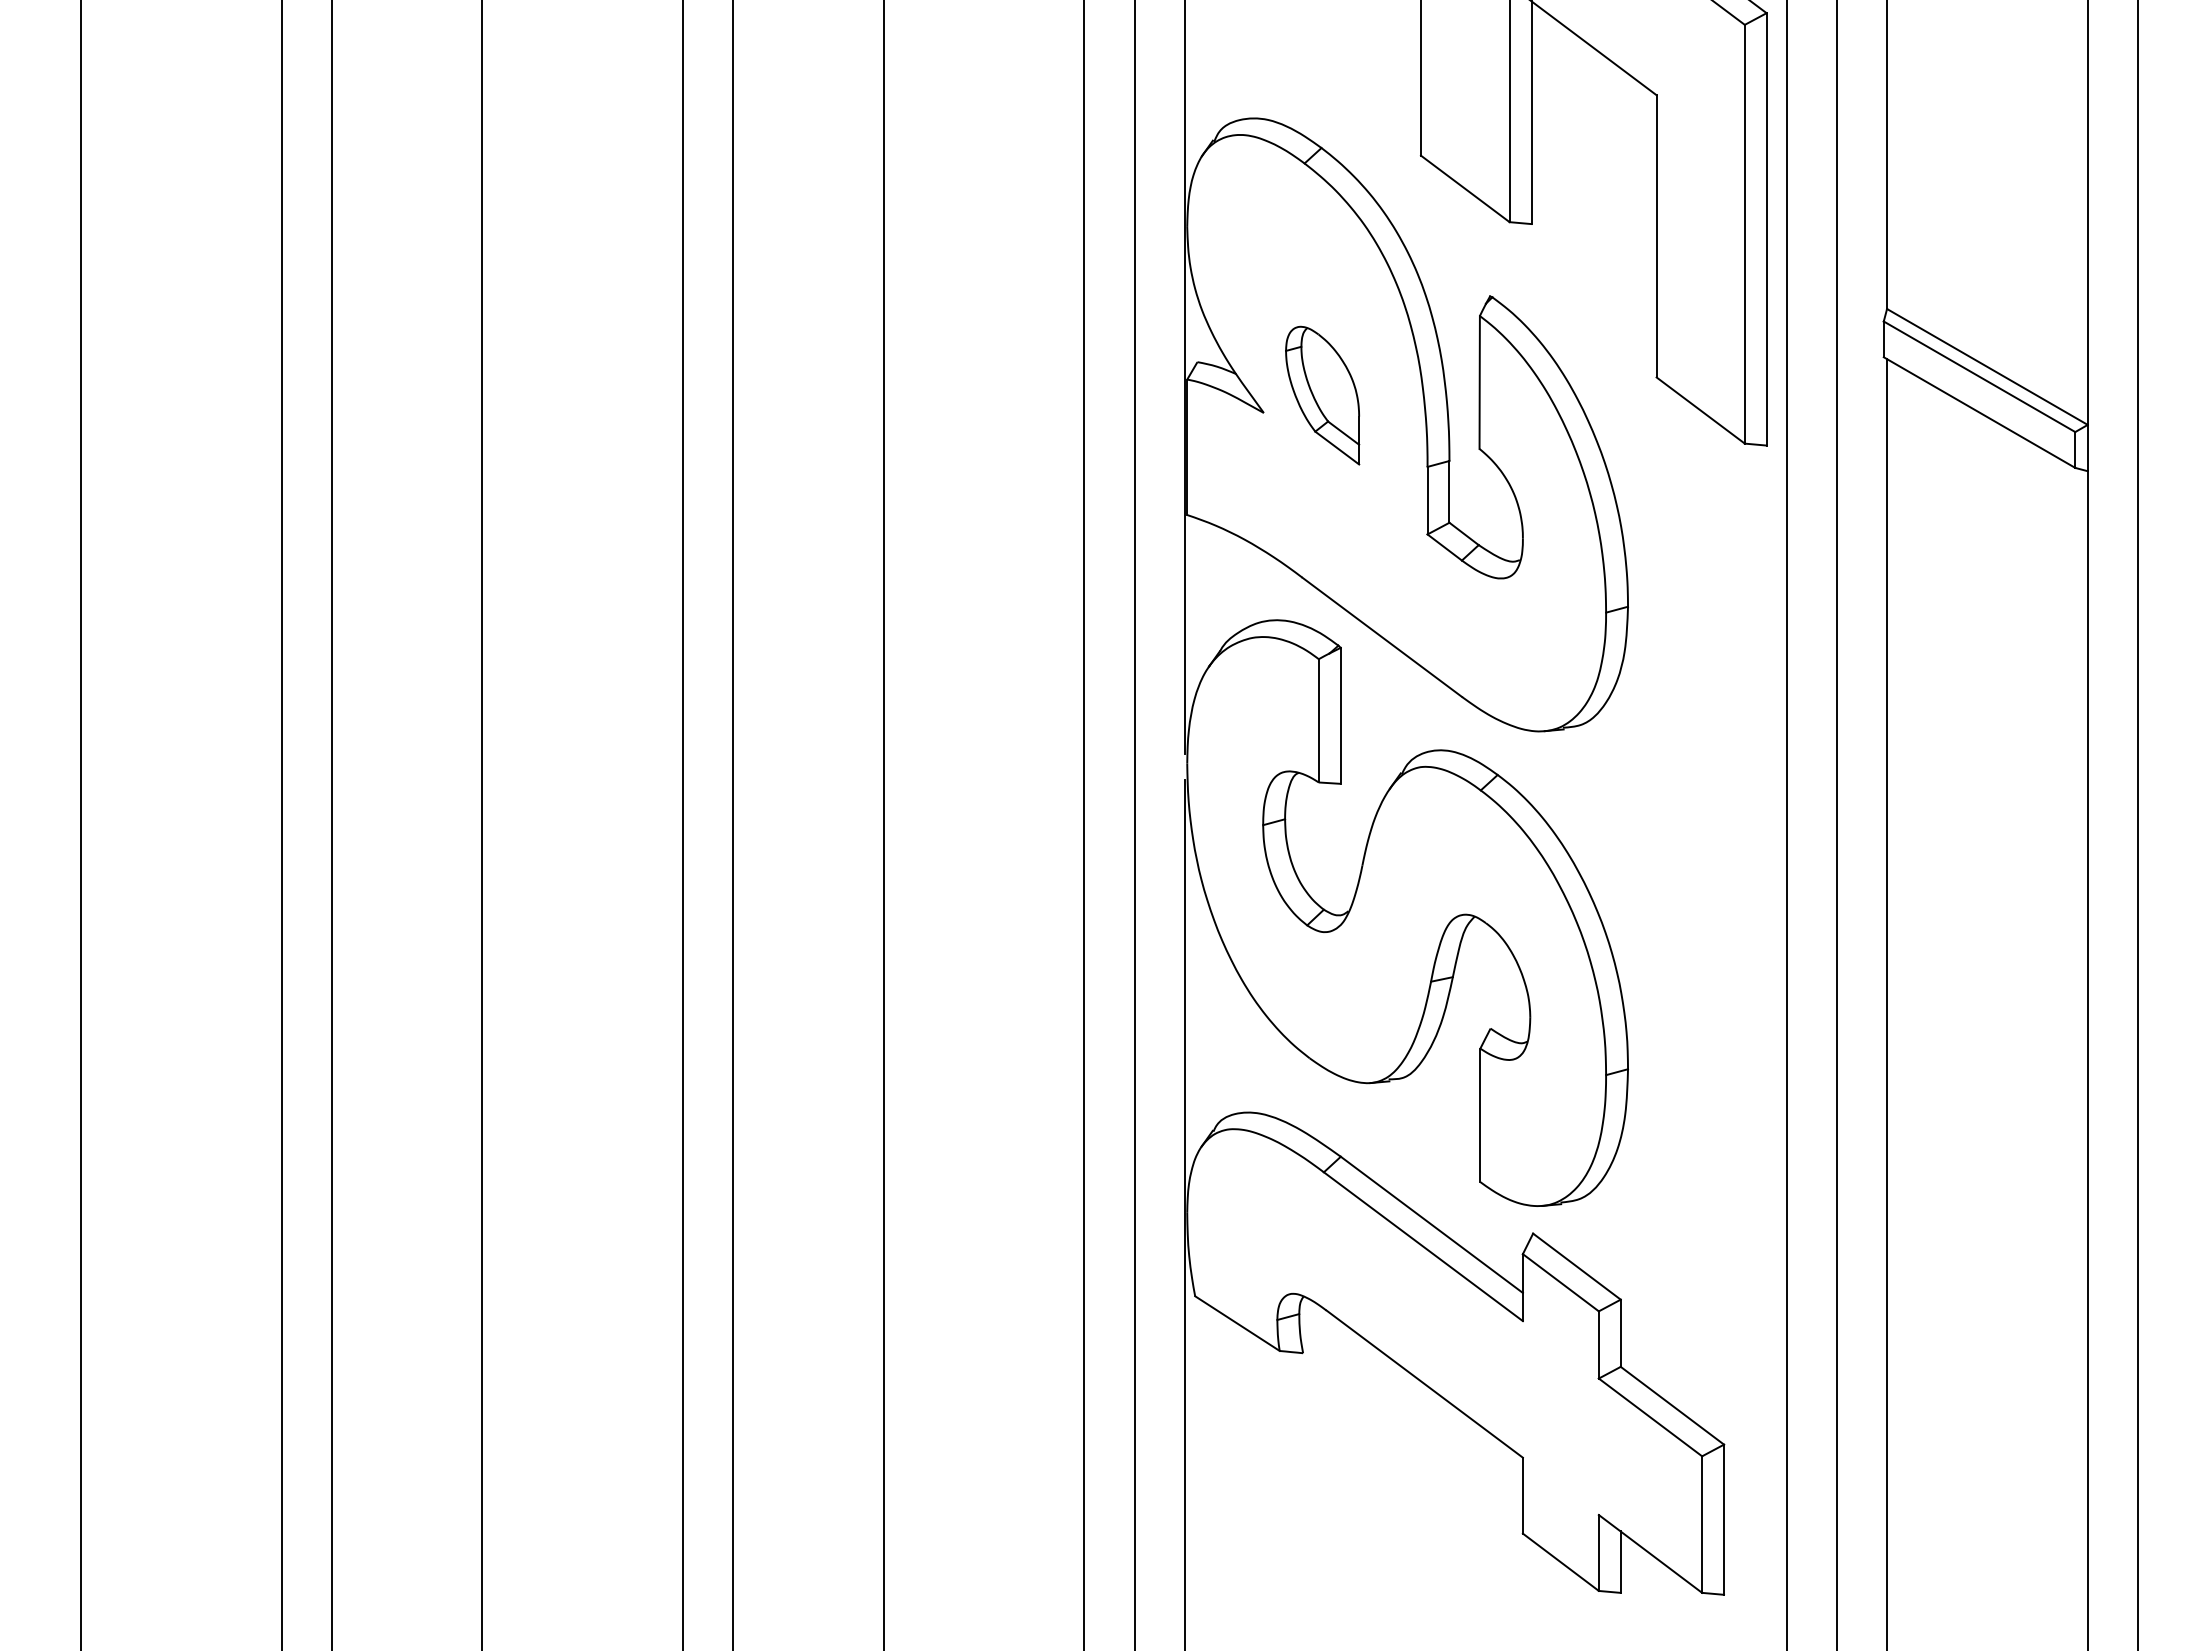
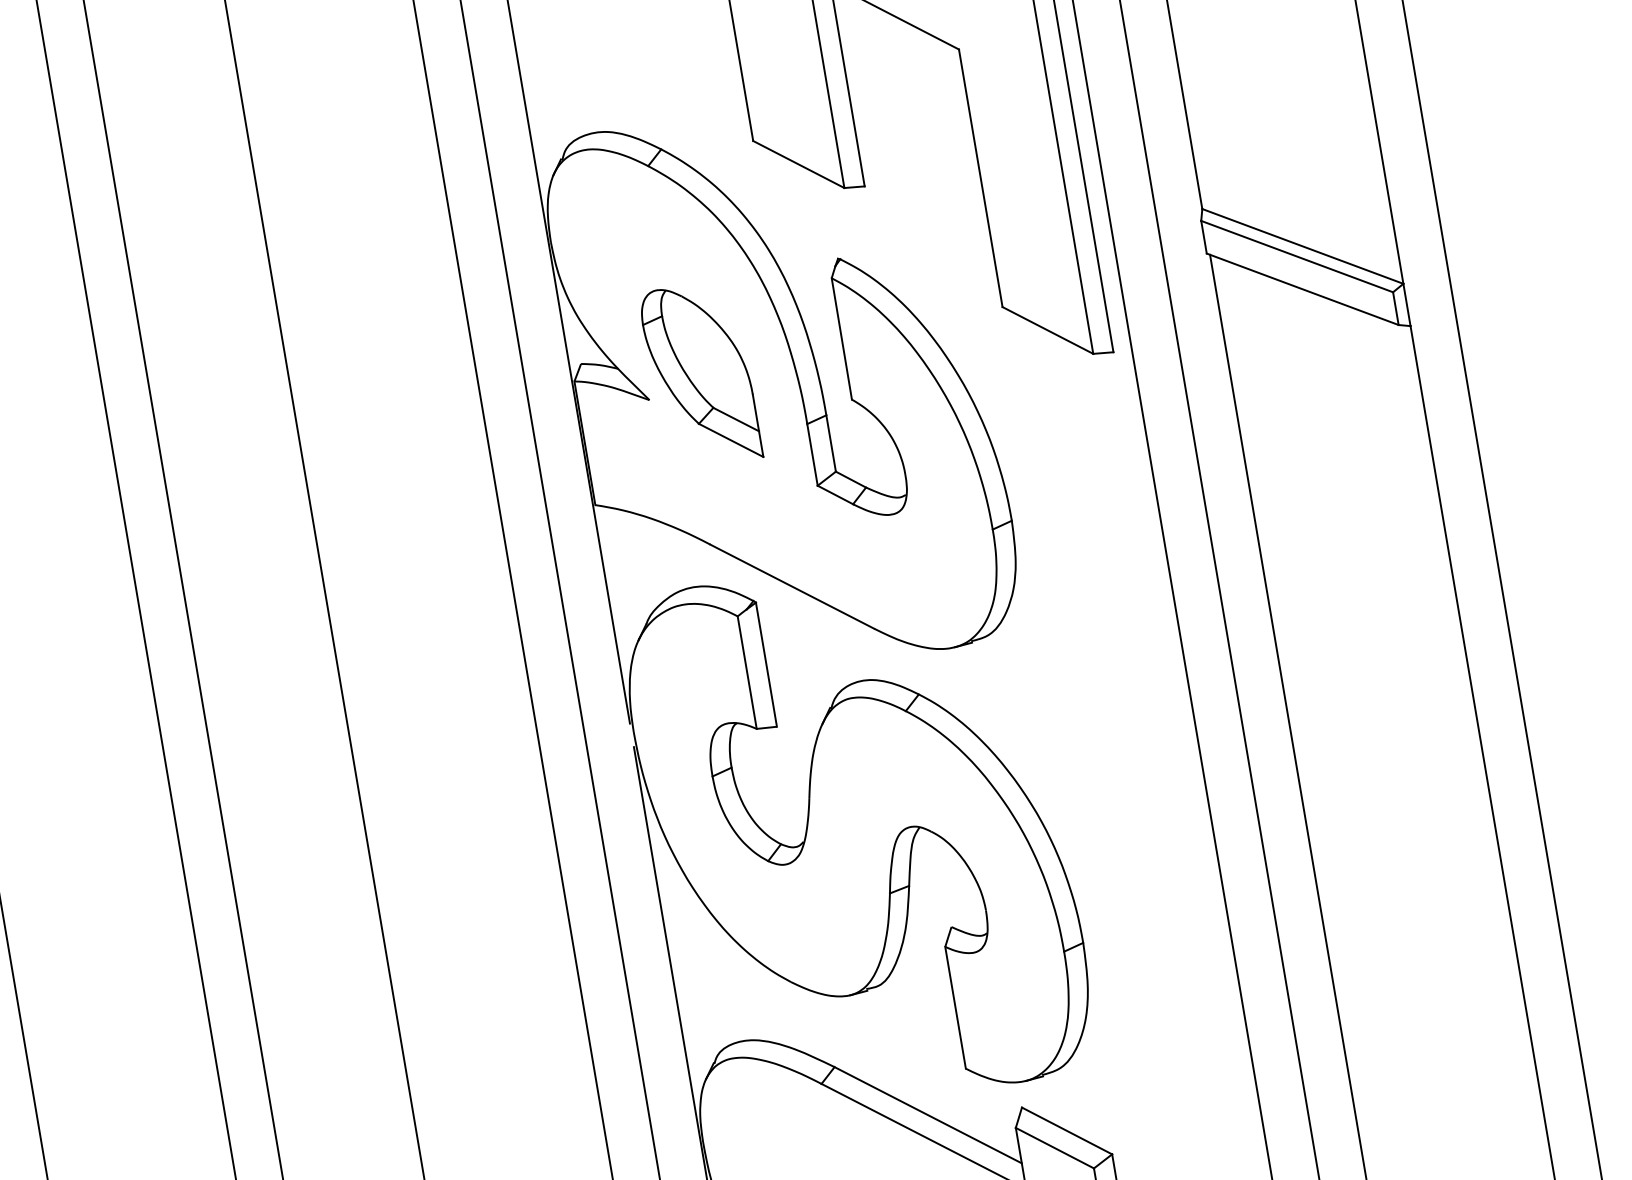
part: (1322, 395) -> (700, 375), size x1.43

